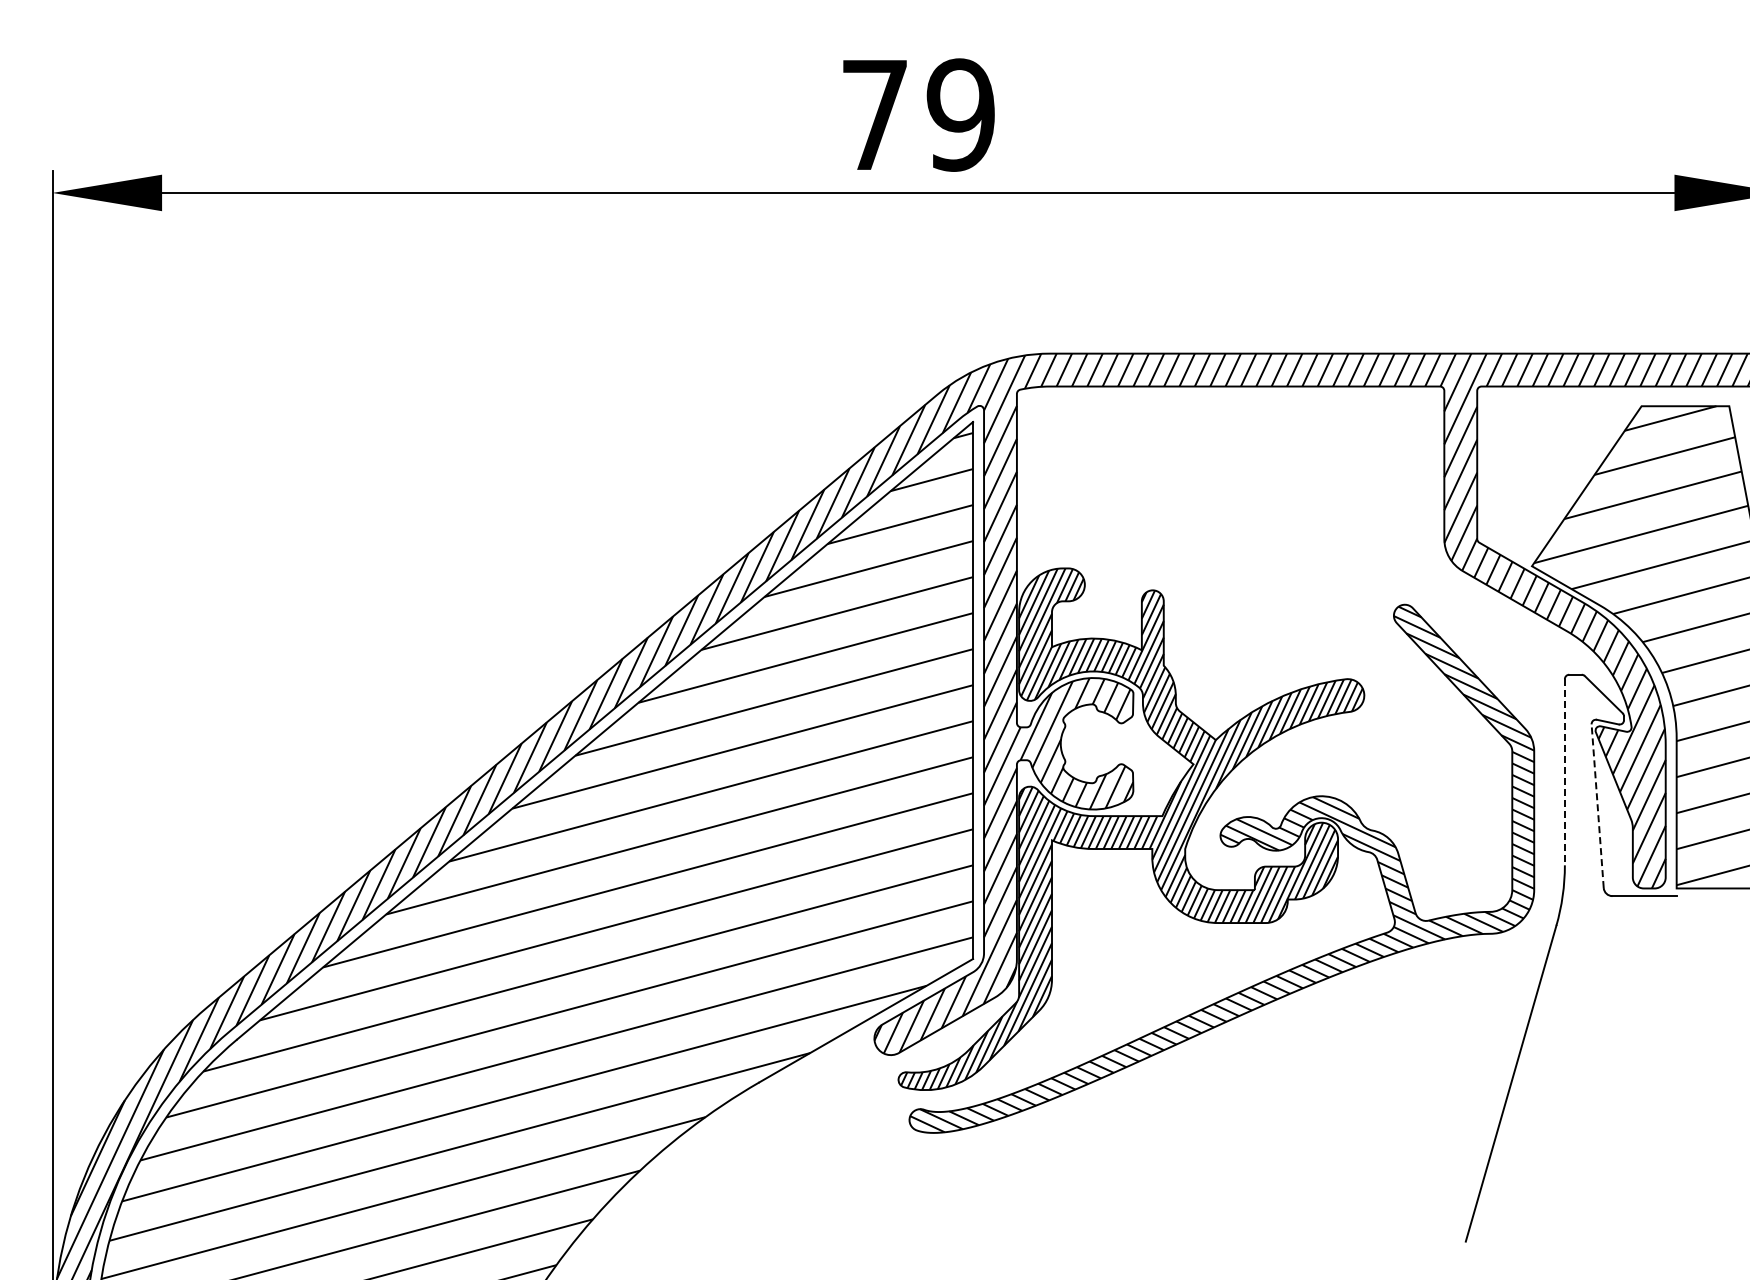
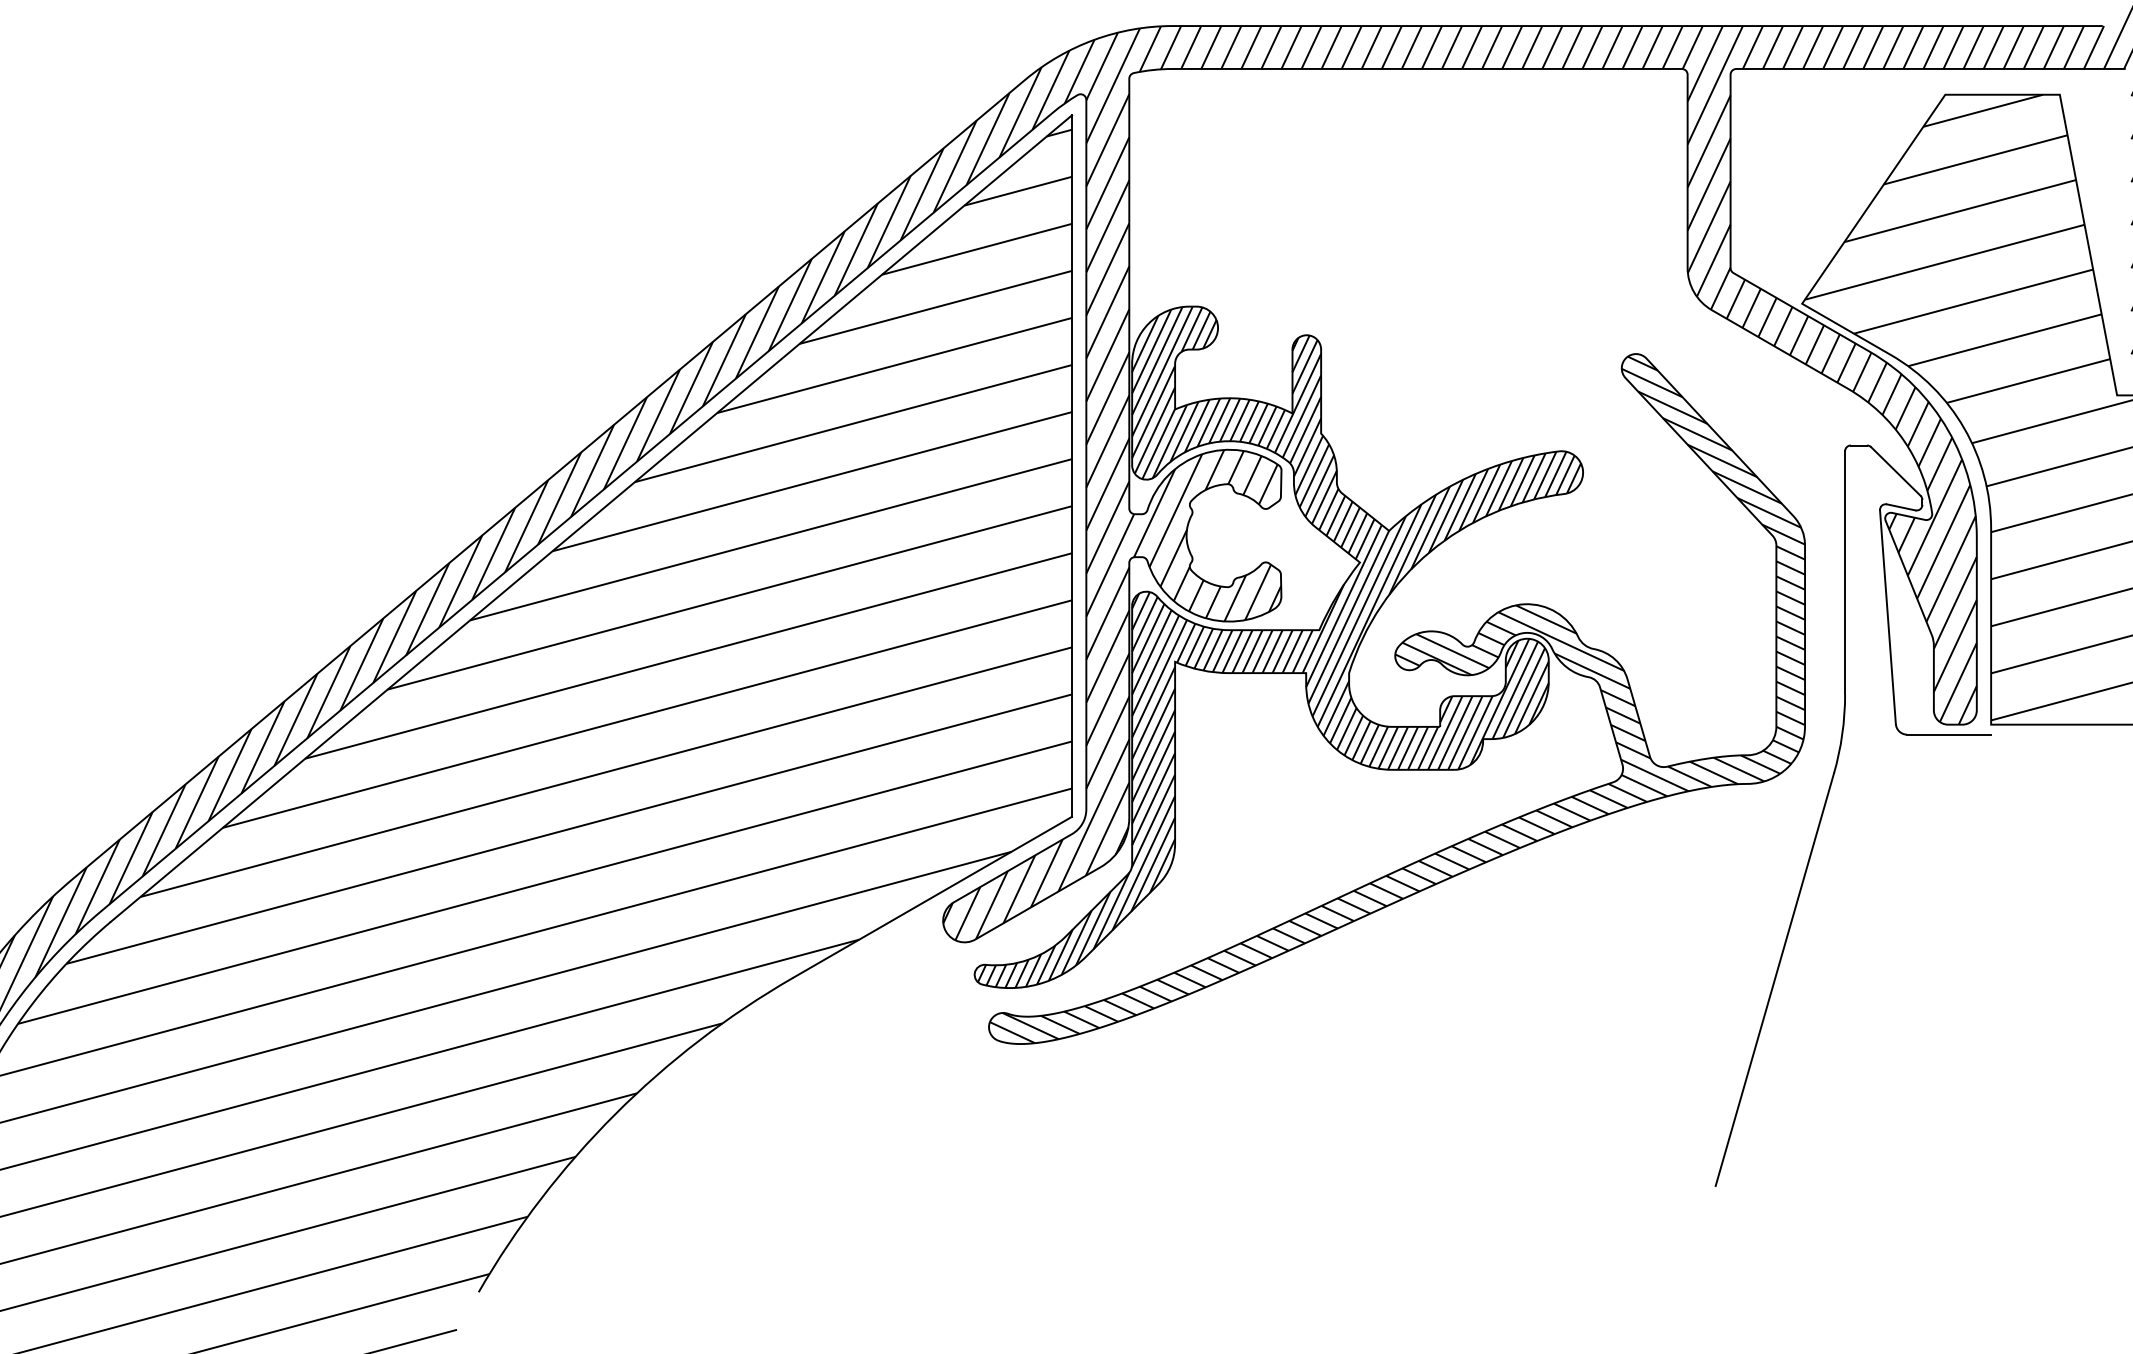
line: (1564, 772) -> (1844, 573), dashed -> solid
line: (1597, 805) -> (1887, 616), dashed -> solid

